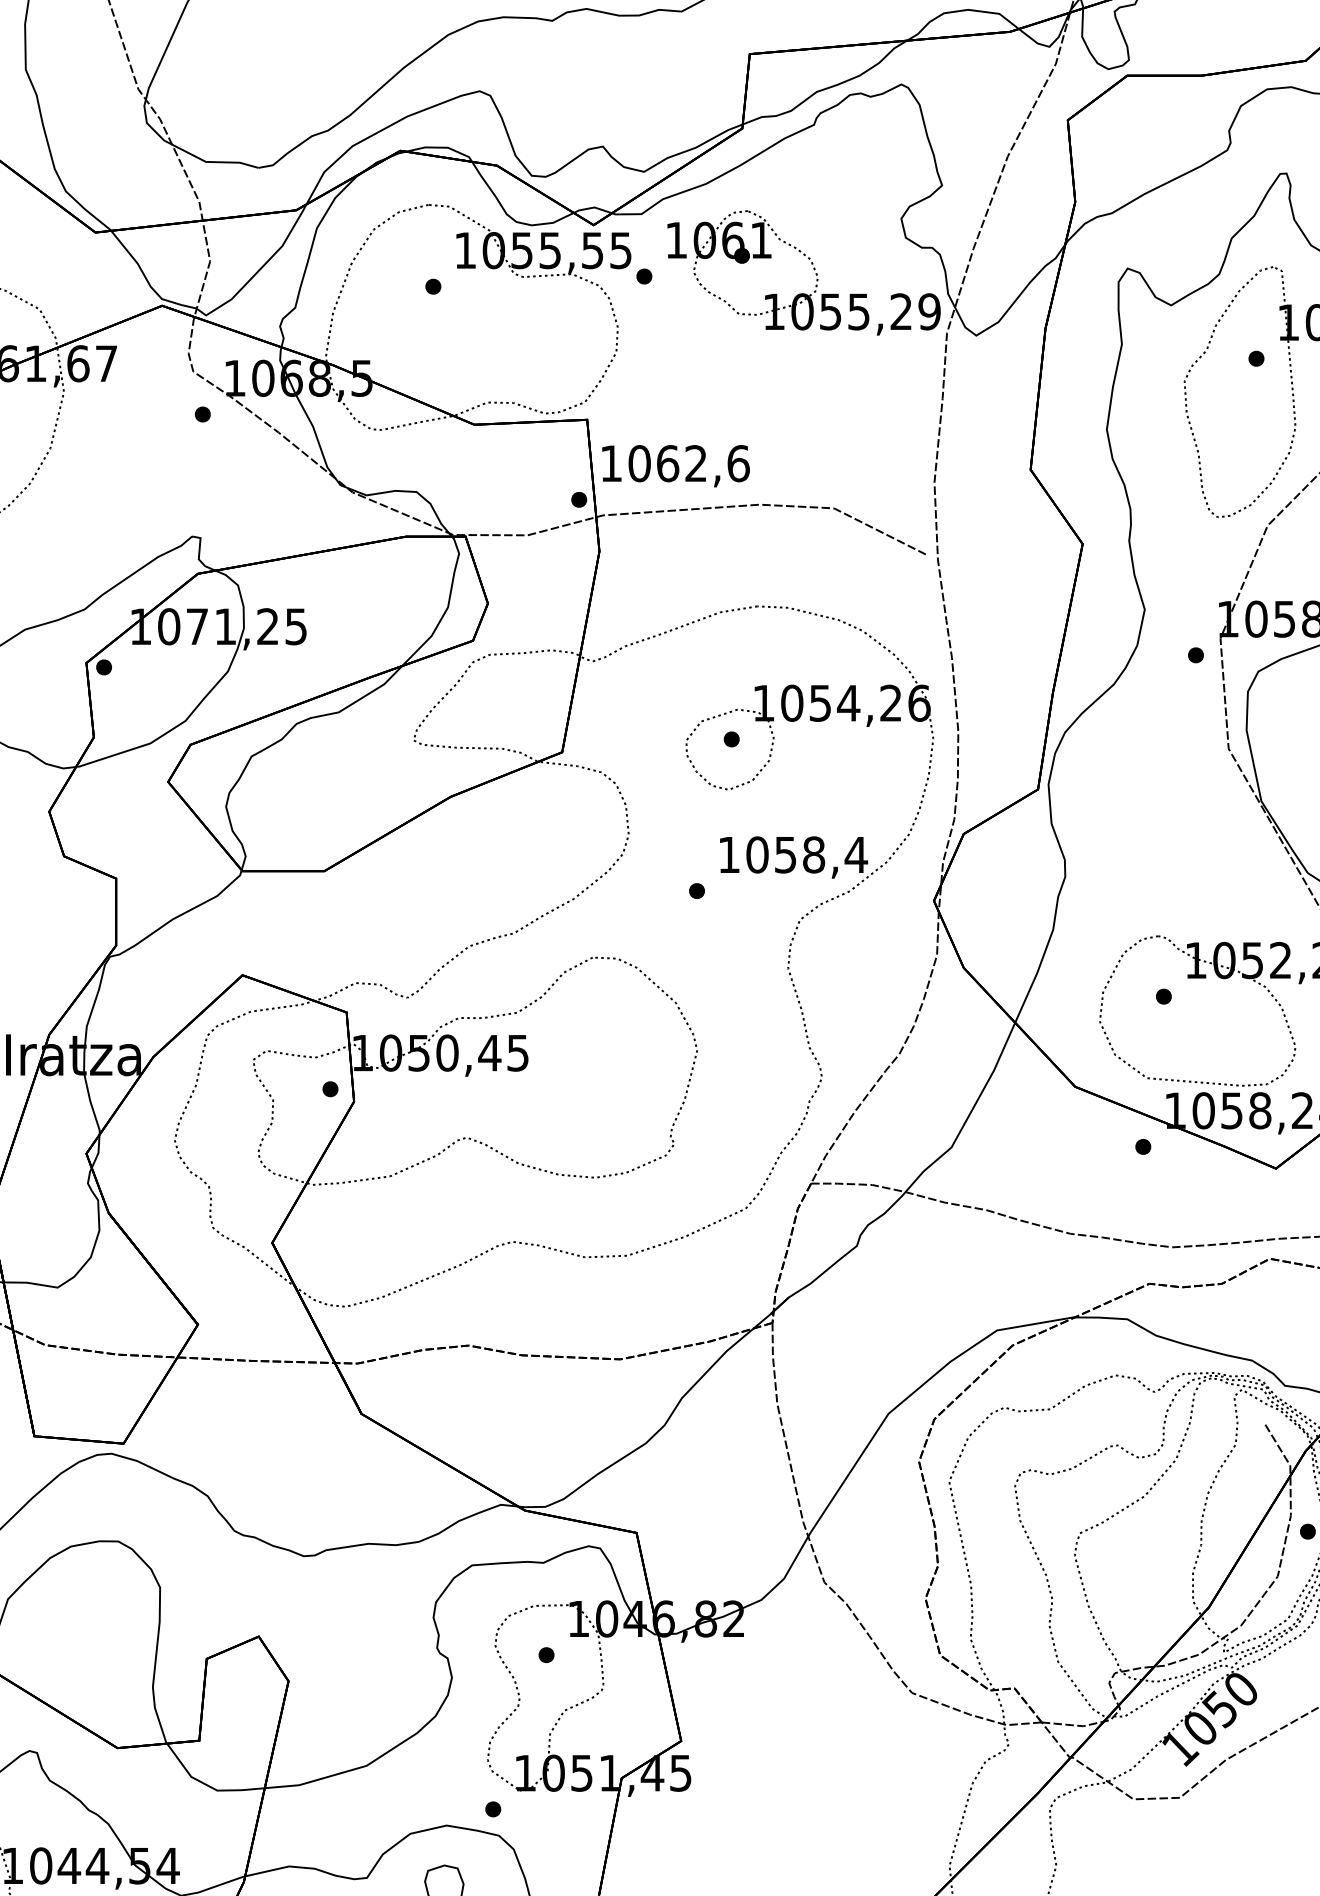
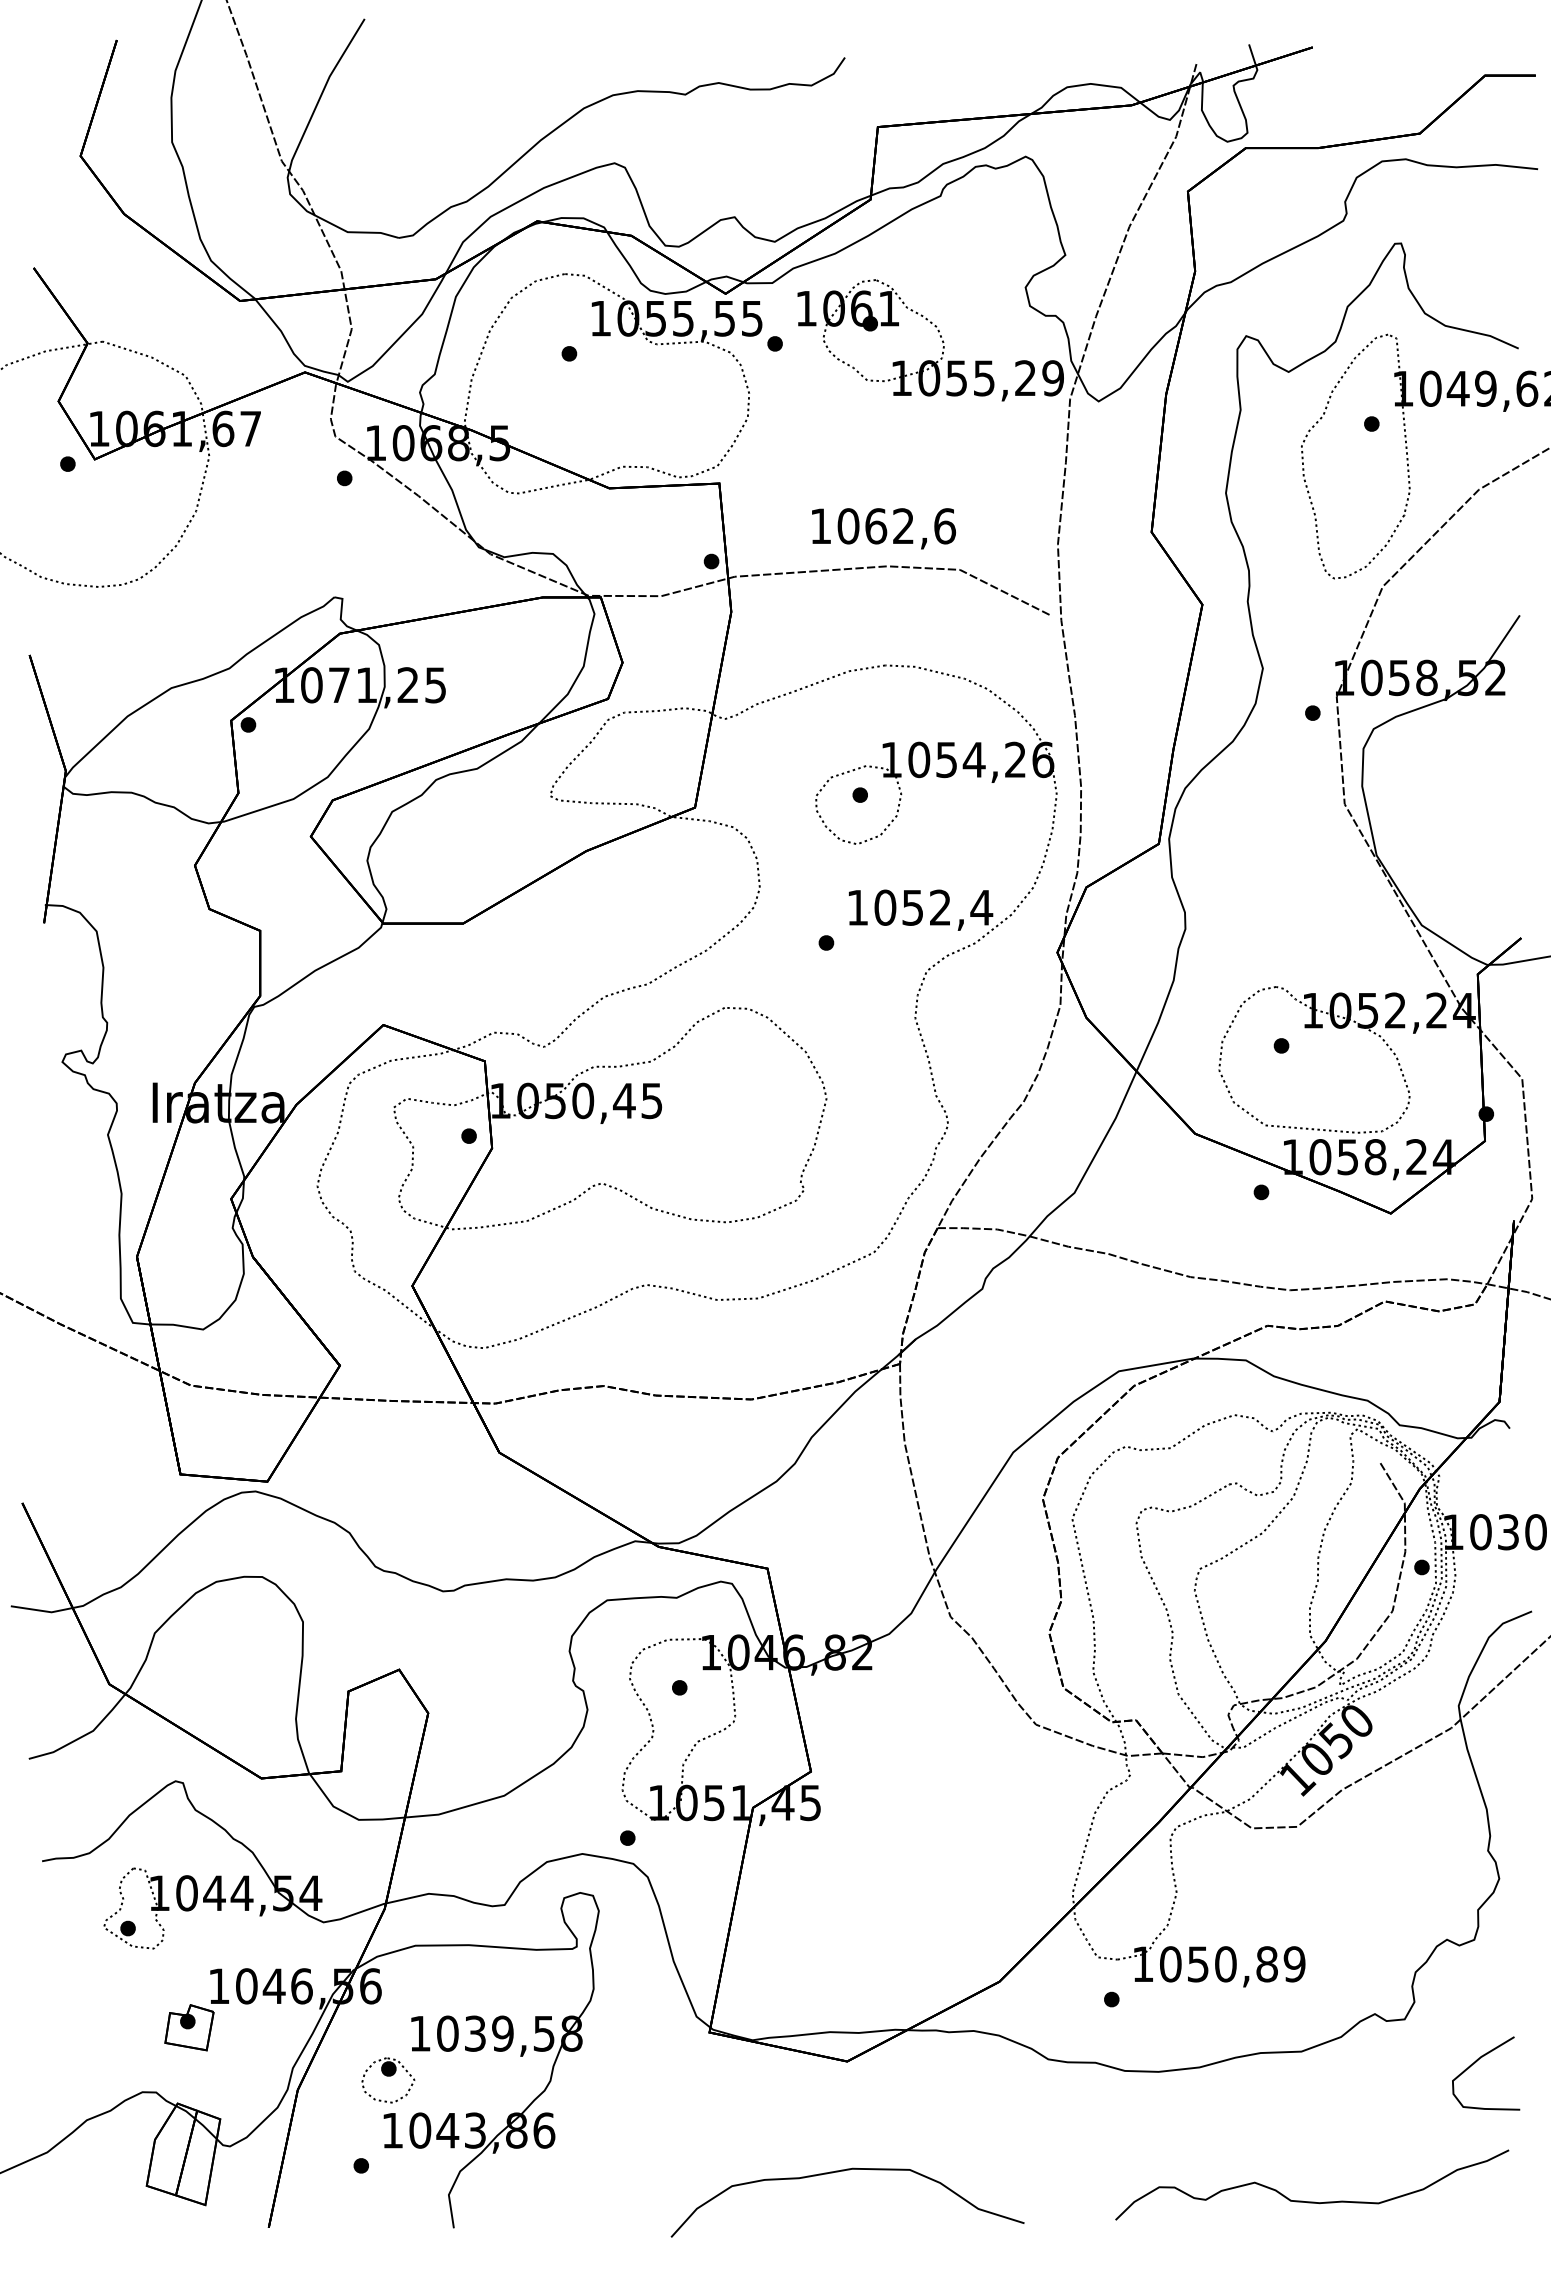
text: (675, 465) -> (883, 528), moved
text: (814, 854) -> (940, 907), 1058,4 -> 1052,4

